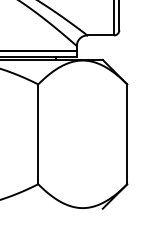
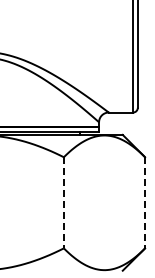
line: (37, 133) -> (63, 202), solid -> dashed
line: (127, 133) -> (145, 202), solid -> dashed

